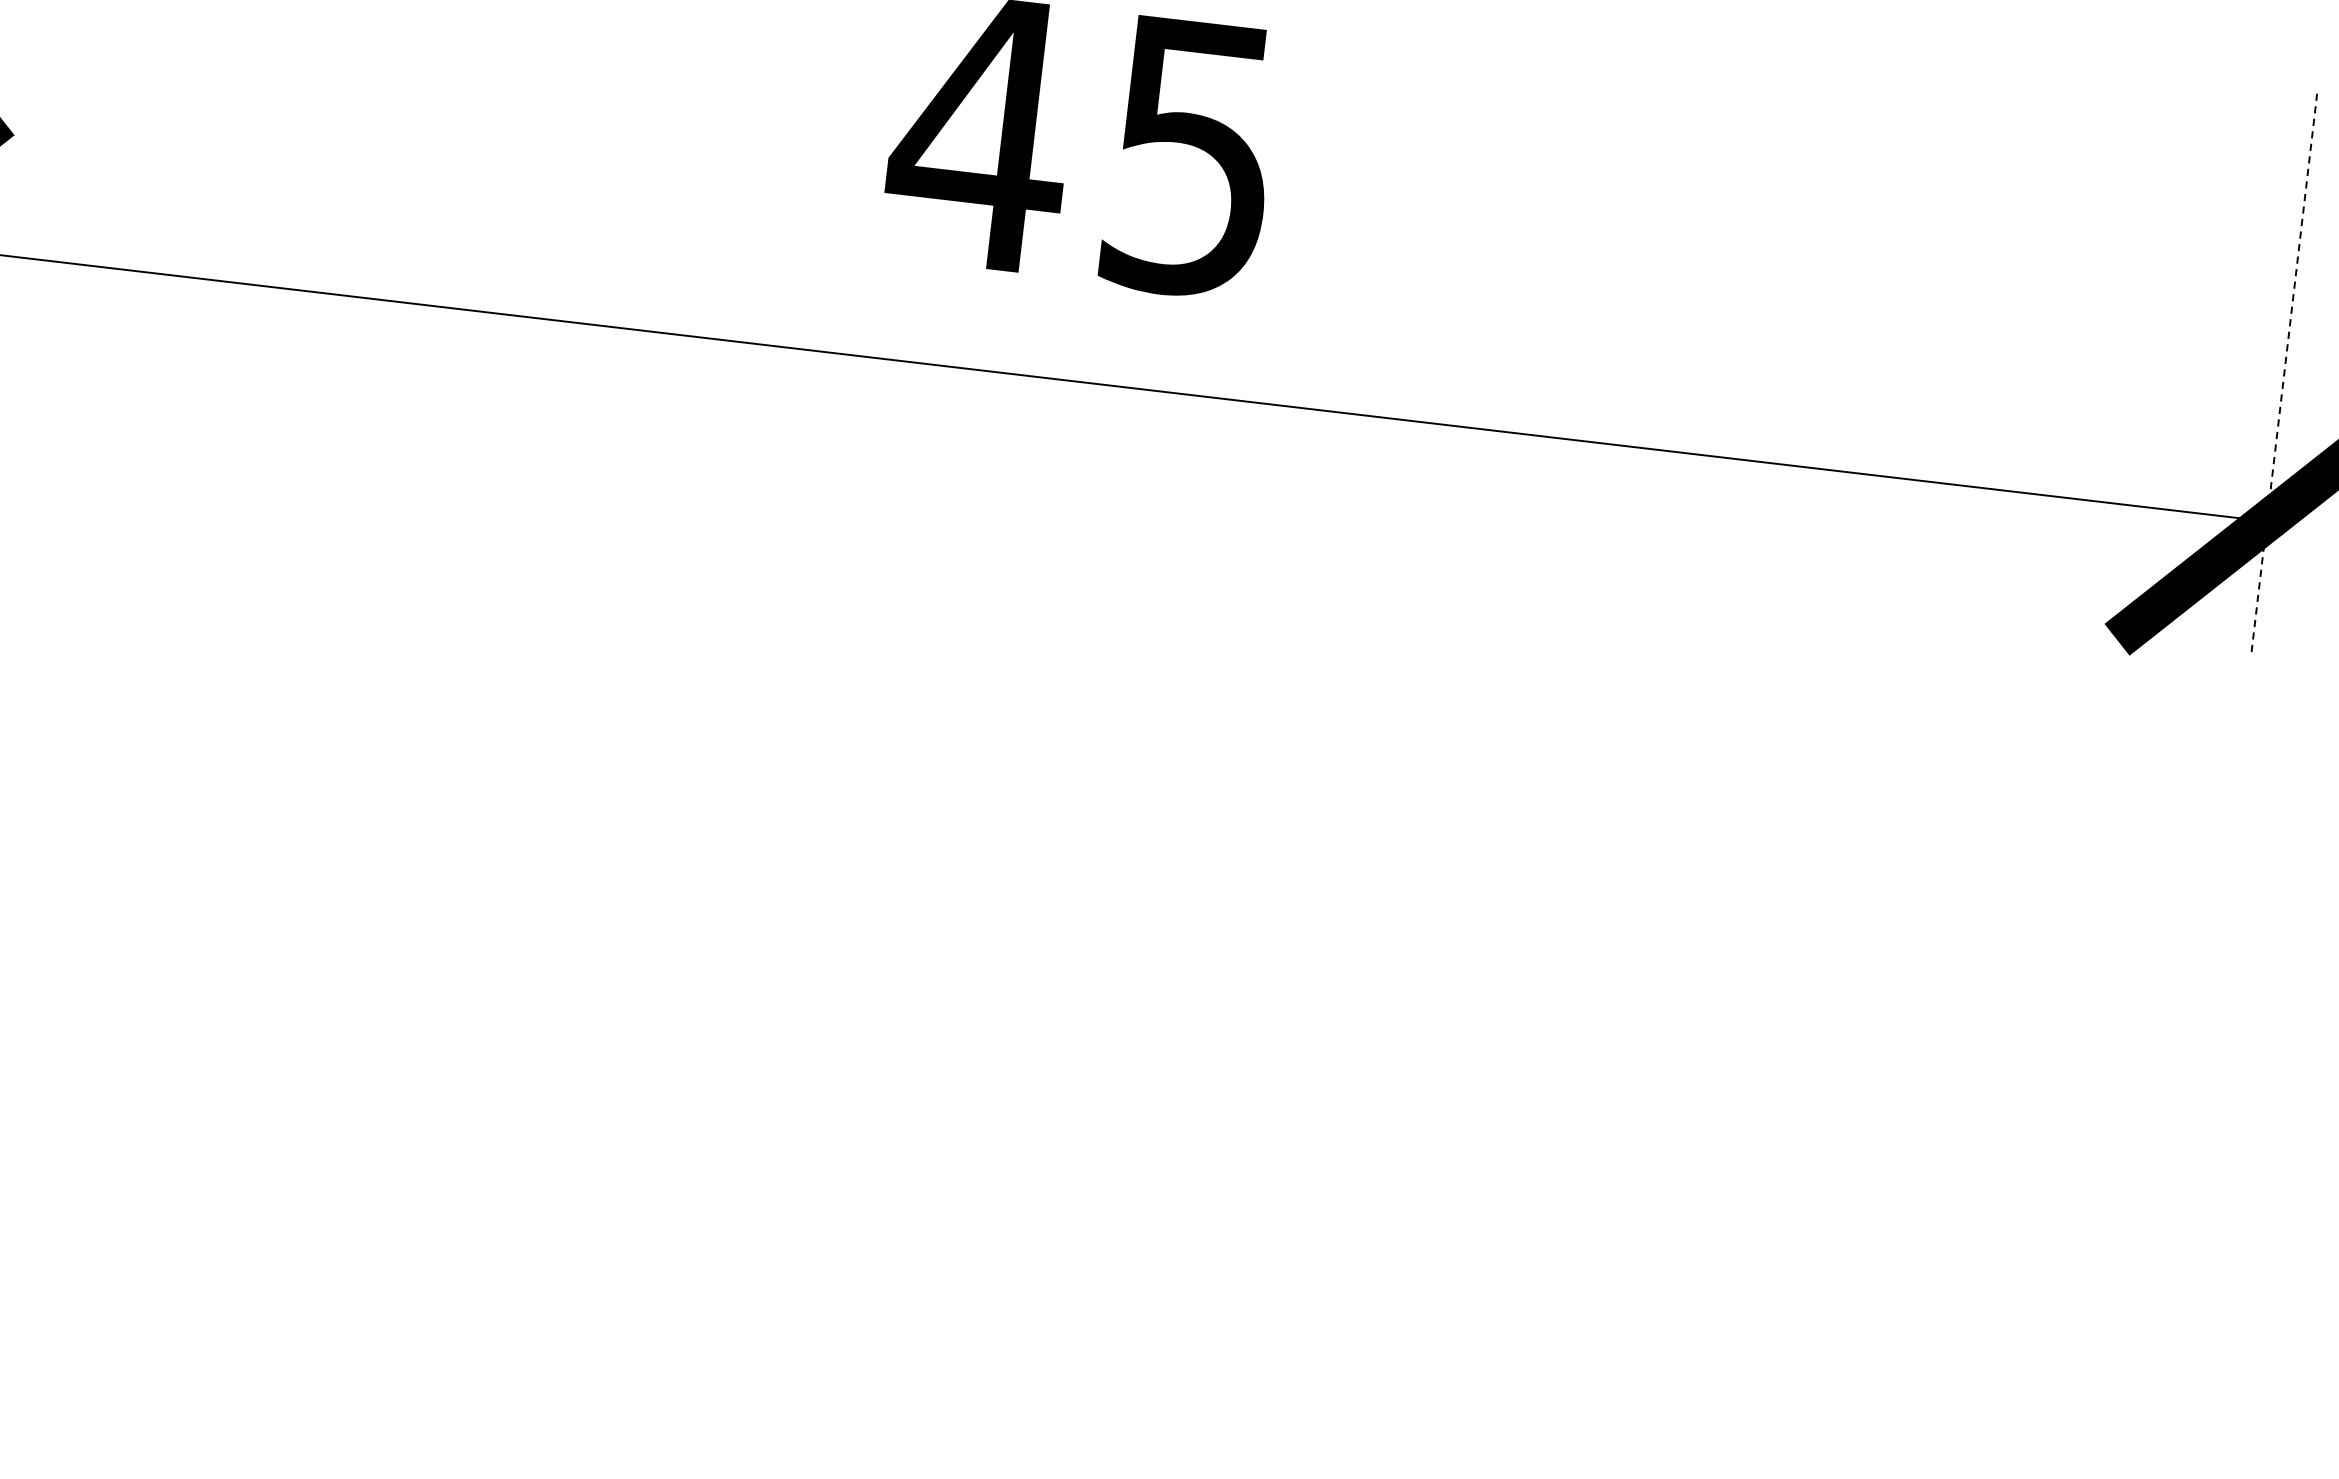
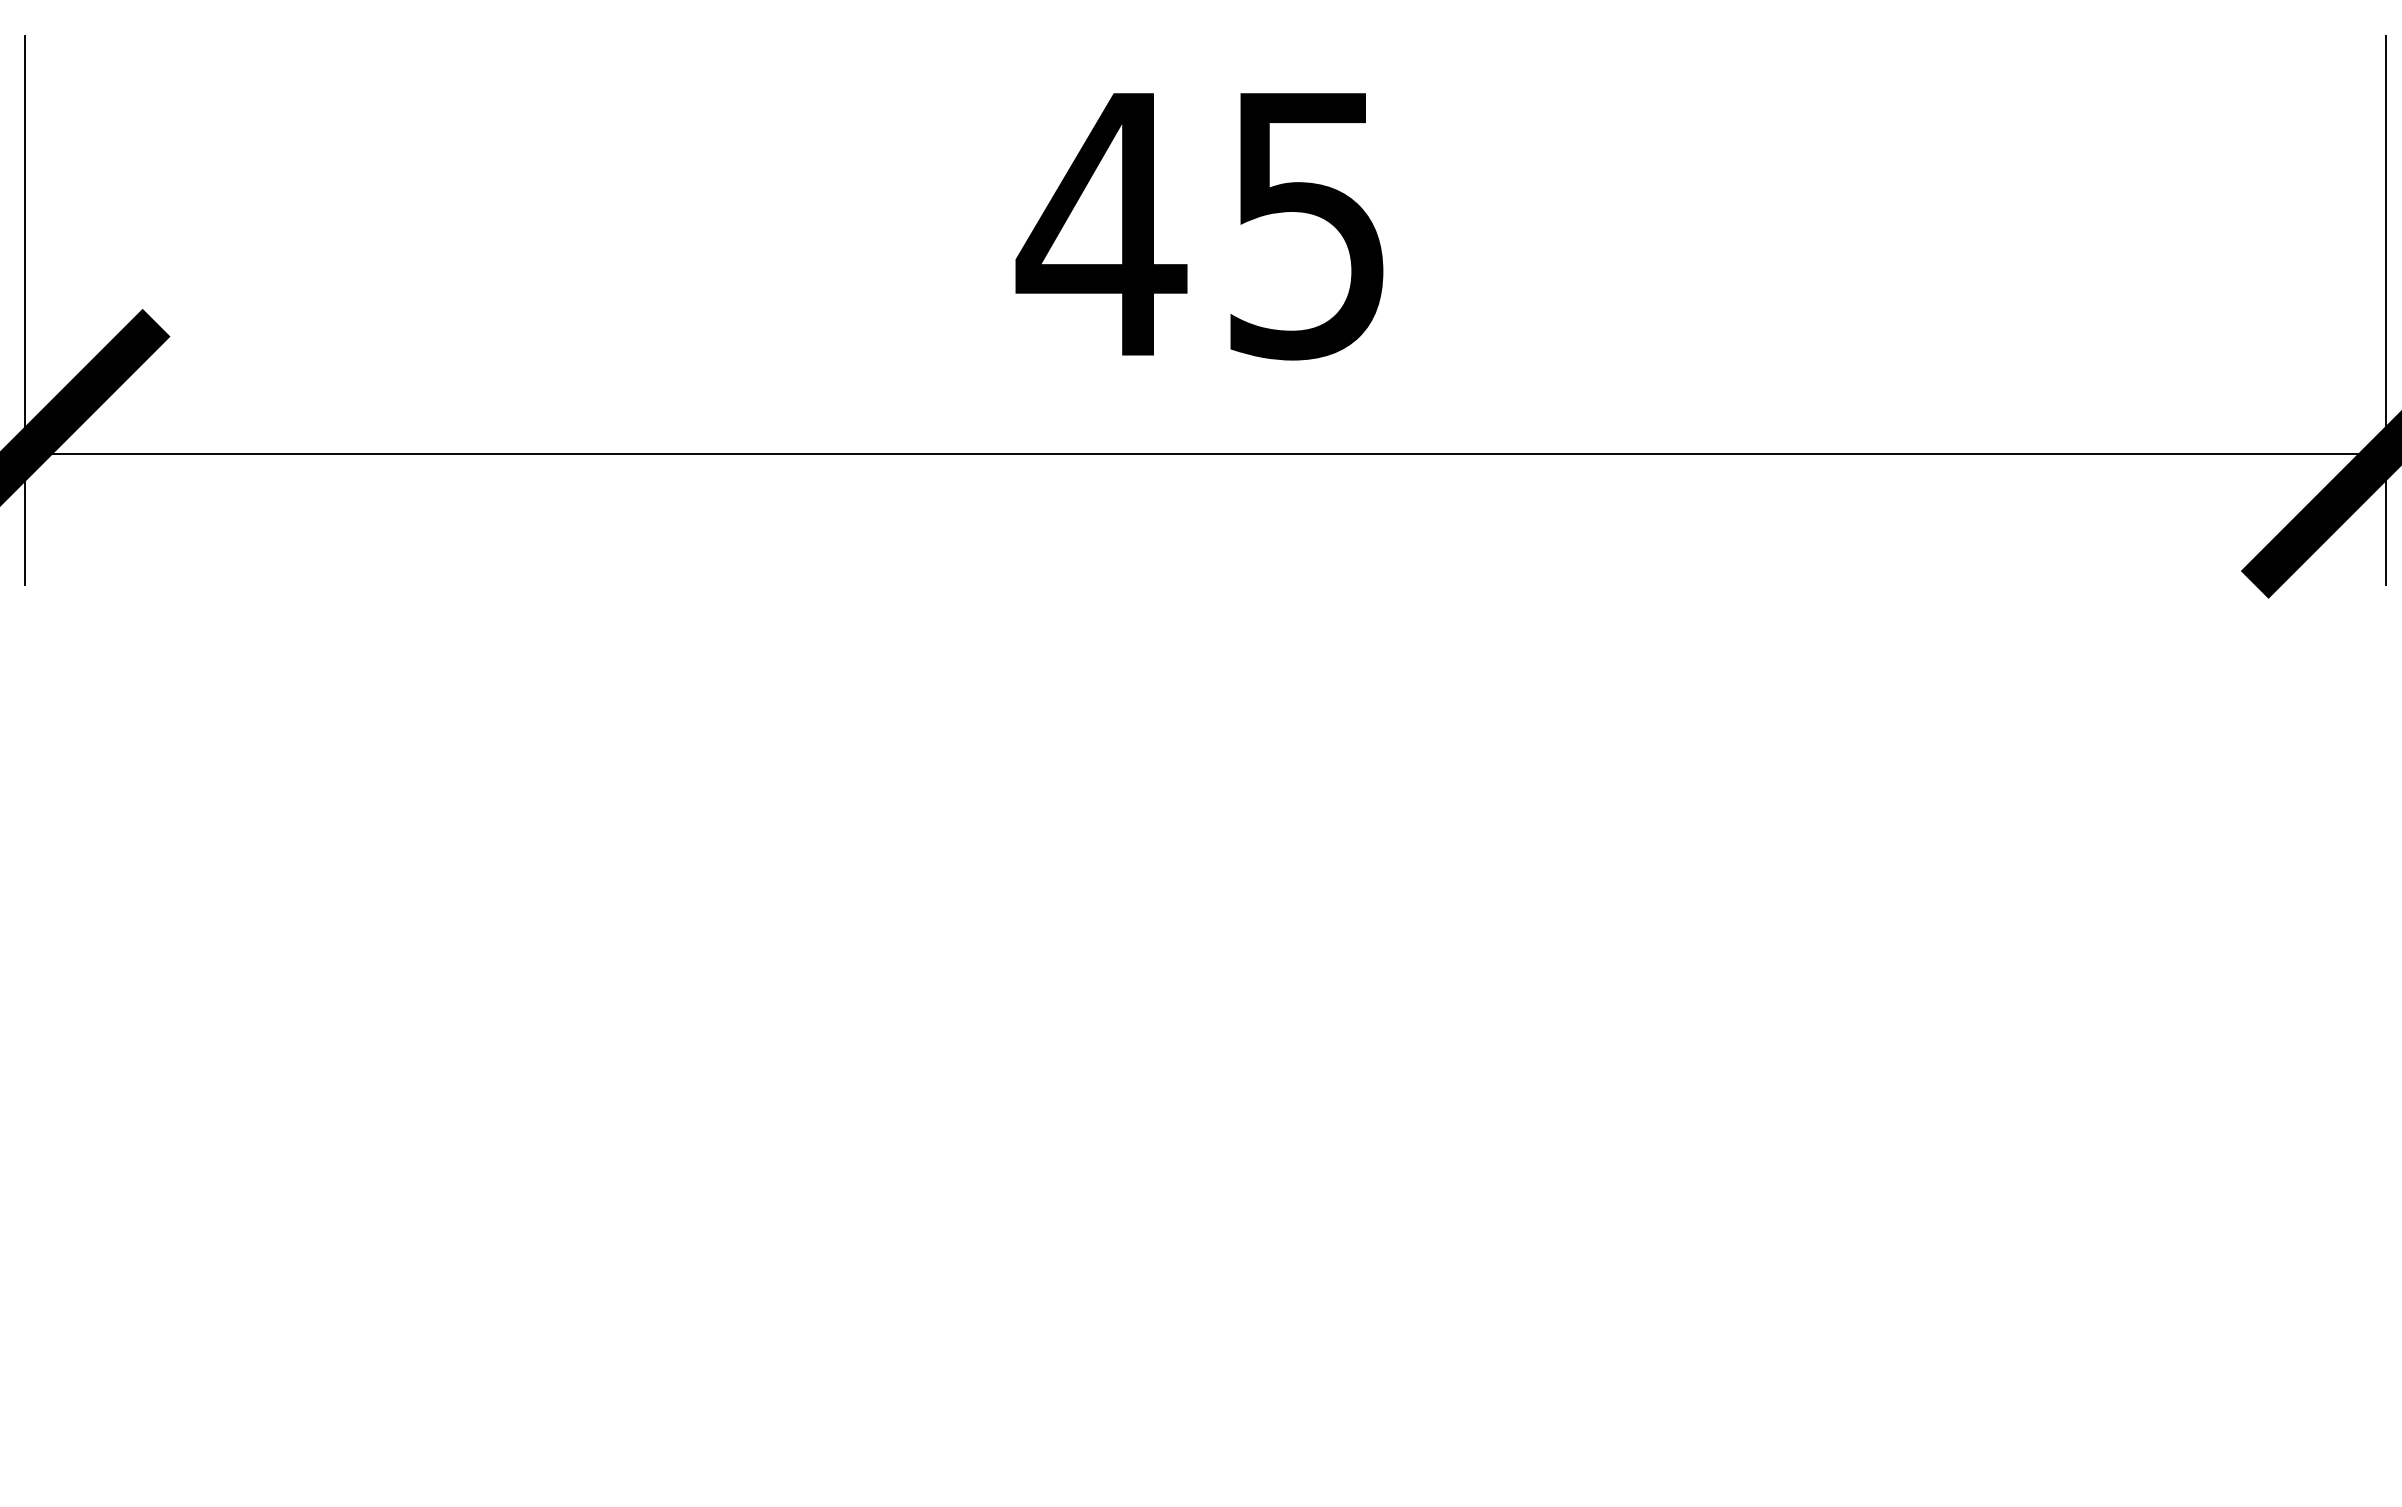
line: (2283, 374) -> (2385, 310), dashed -> solid

